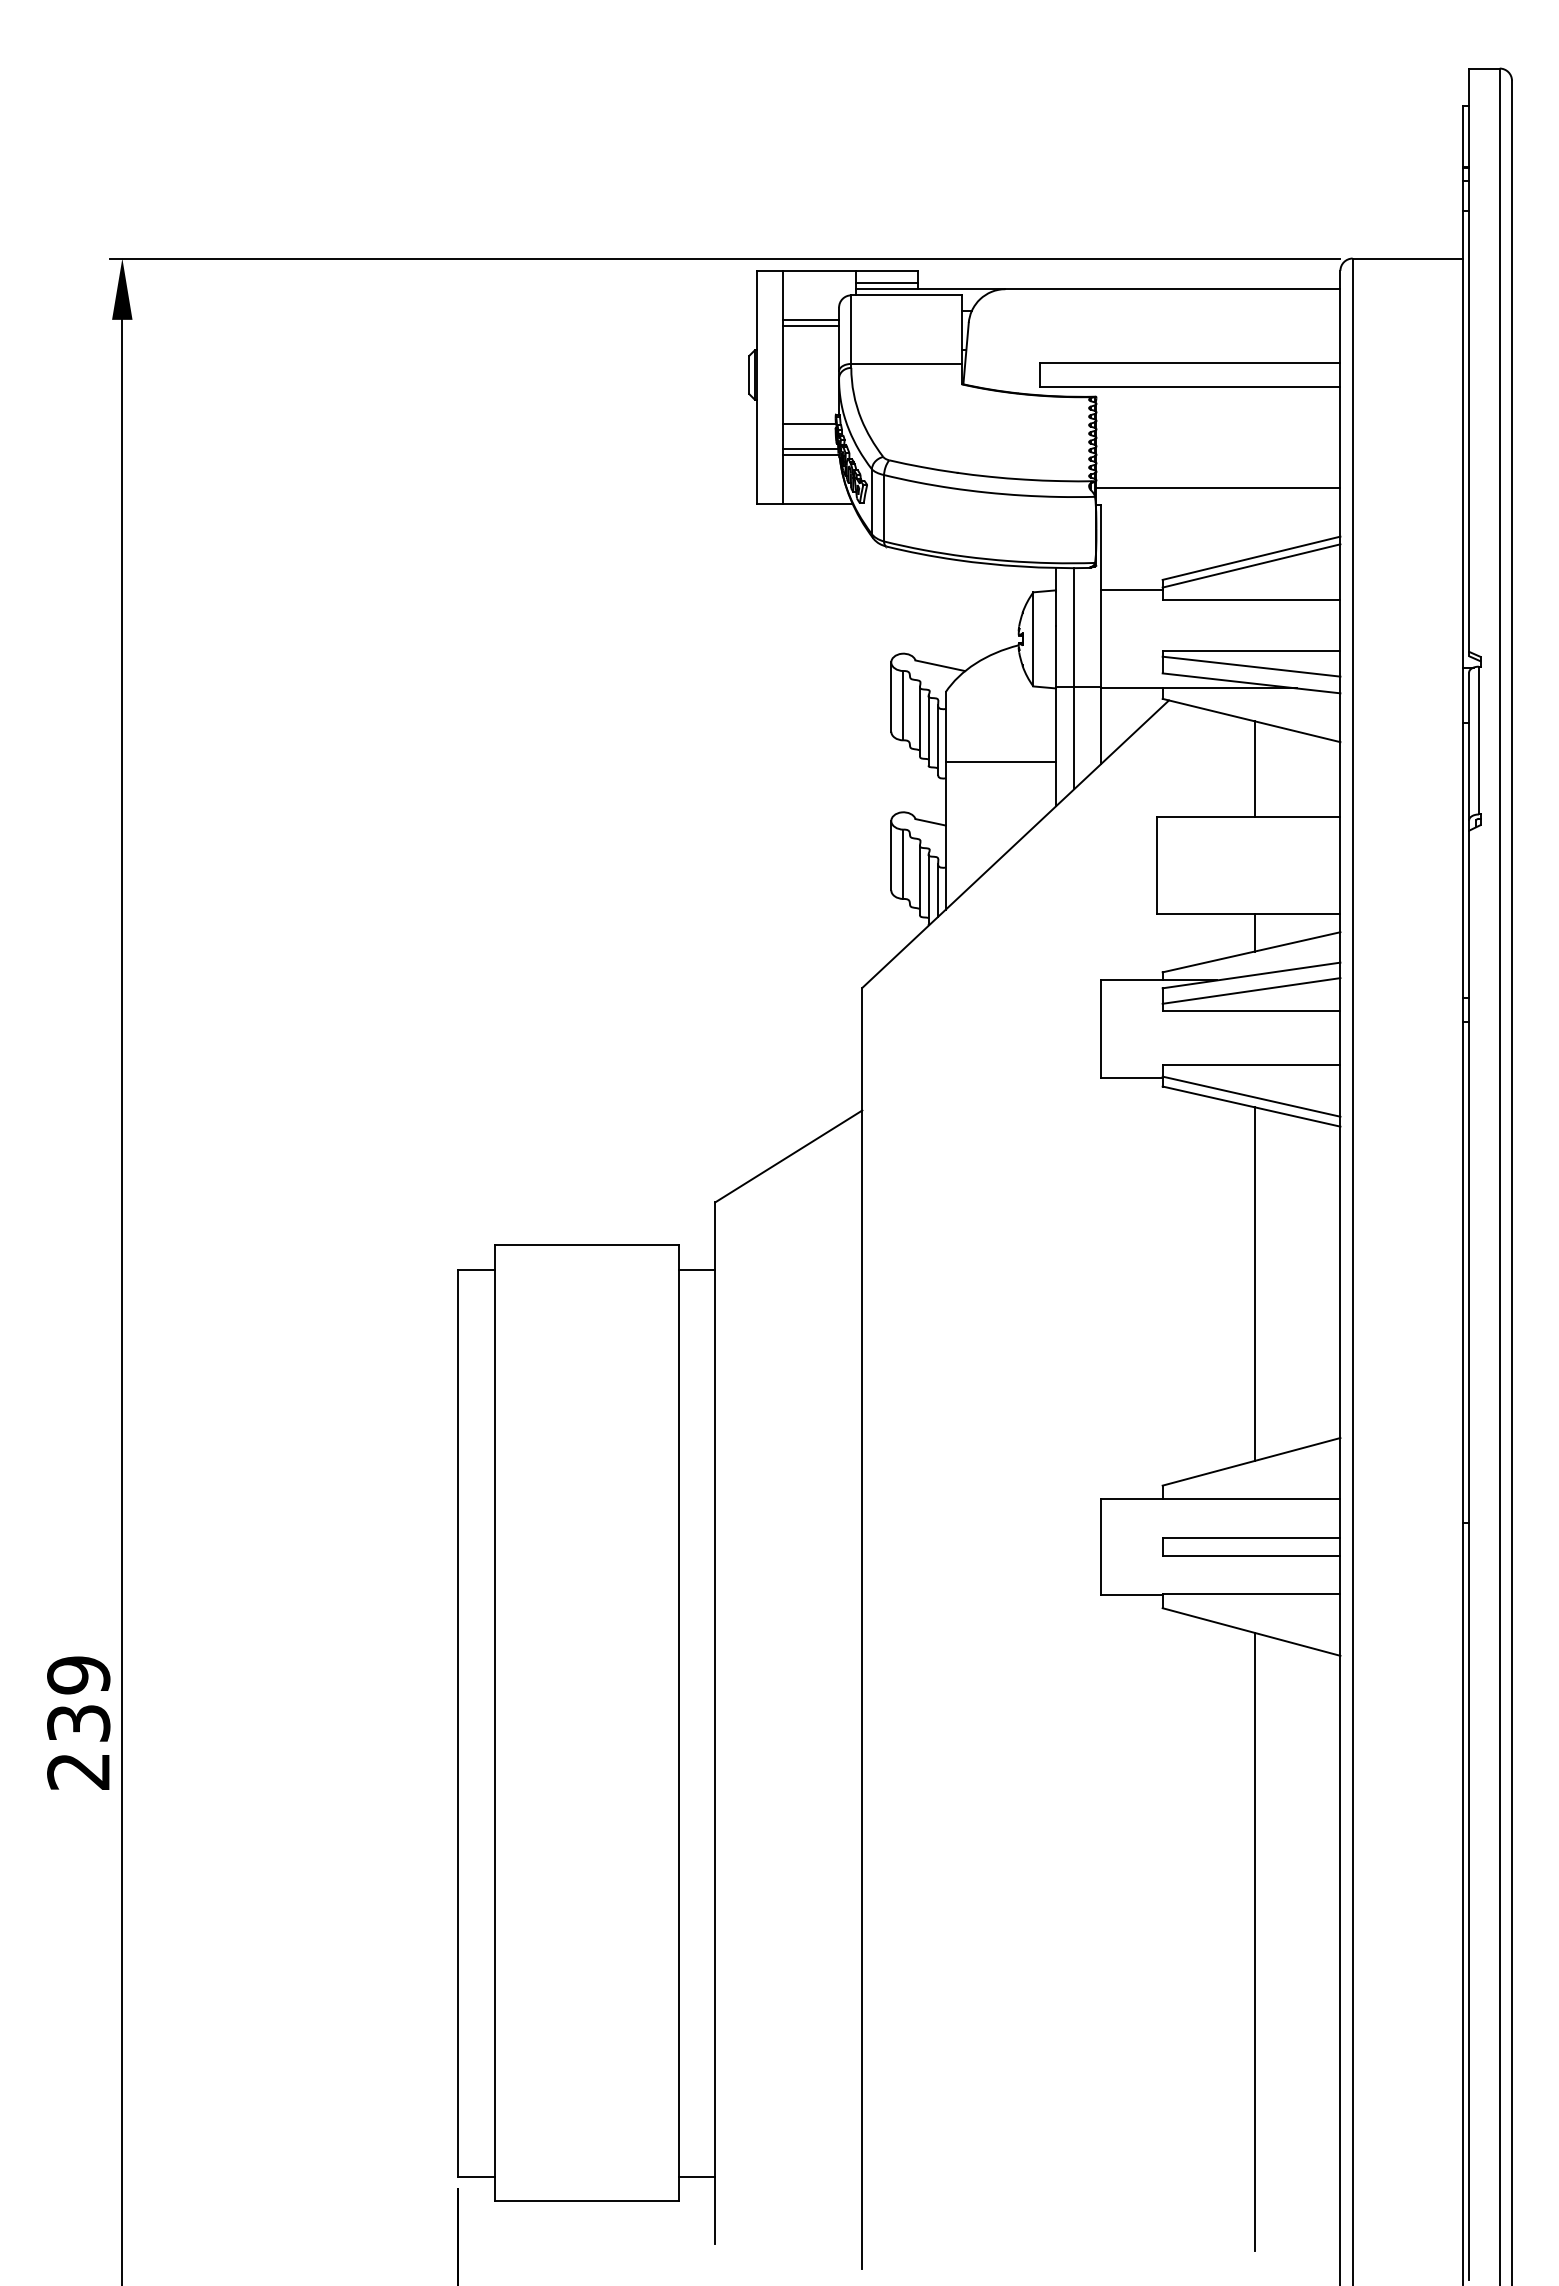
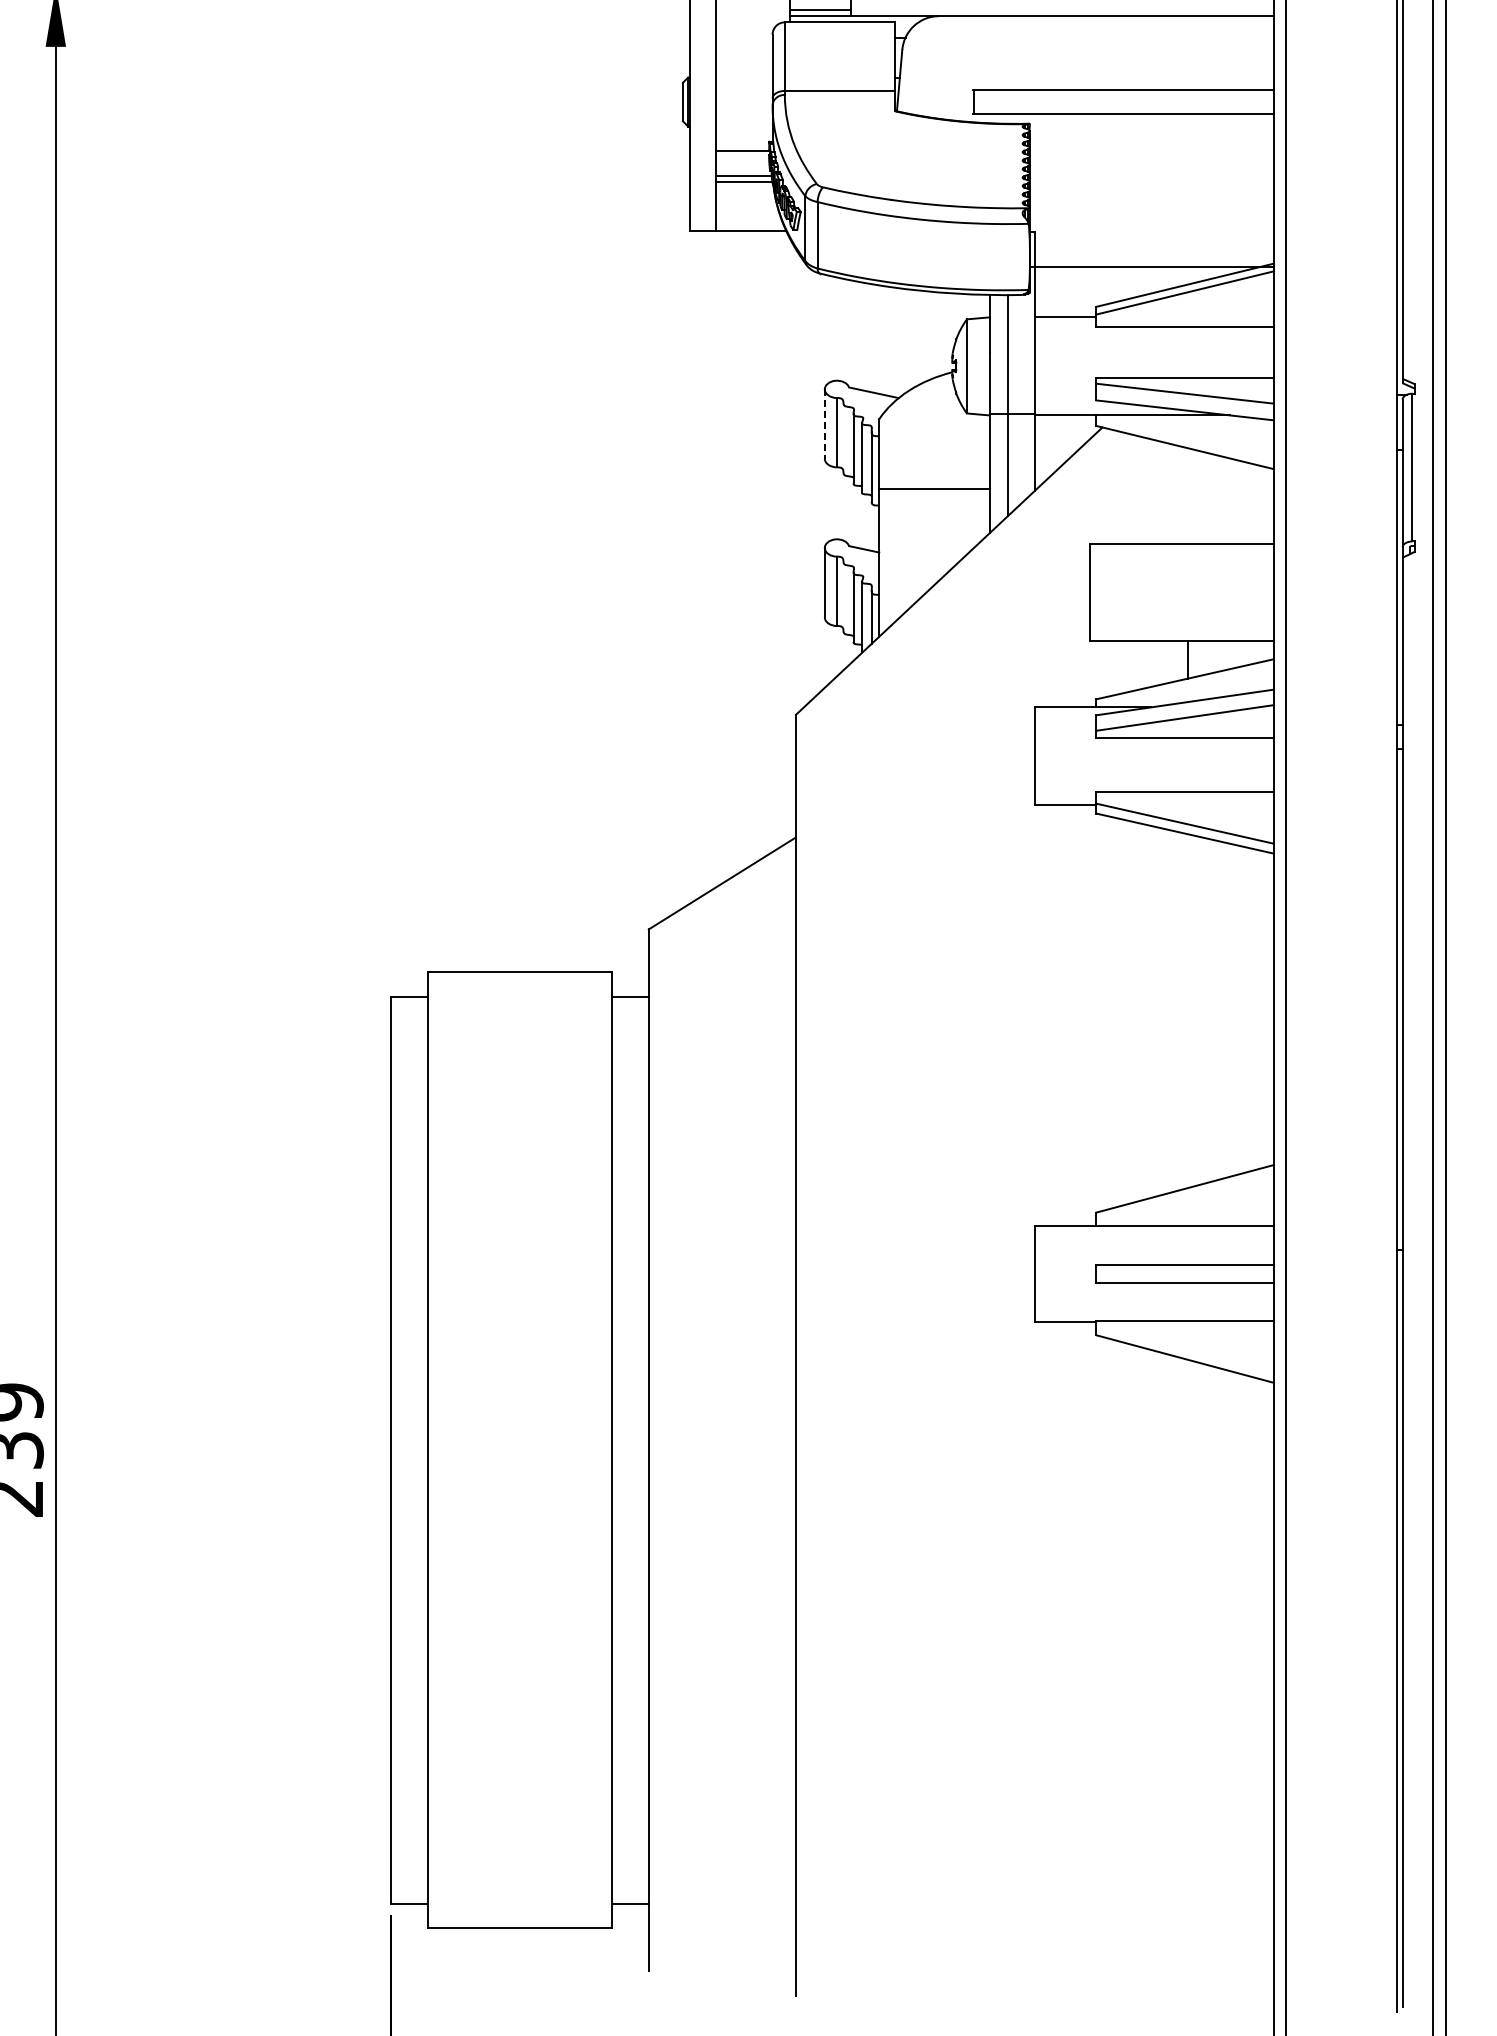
line: (810, 320) -> (744, 47), removed
line: (810, 325) -> (744, 52), removed
line: (1218, 488) -> (1152, 267), moved
line: (891, 697) -> (825, 424), solid -> dashed
line: (1254, 768) -> (1188, 495), removed
line: (1254, 1284) -> (1188, 1011), removed
line: (1254, 1941) -> (1188, 1668), removed

